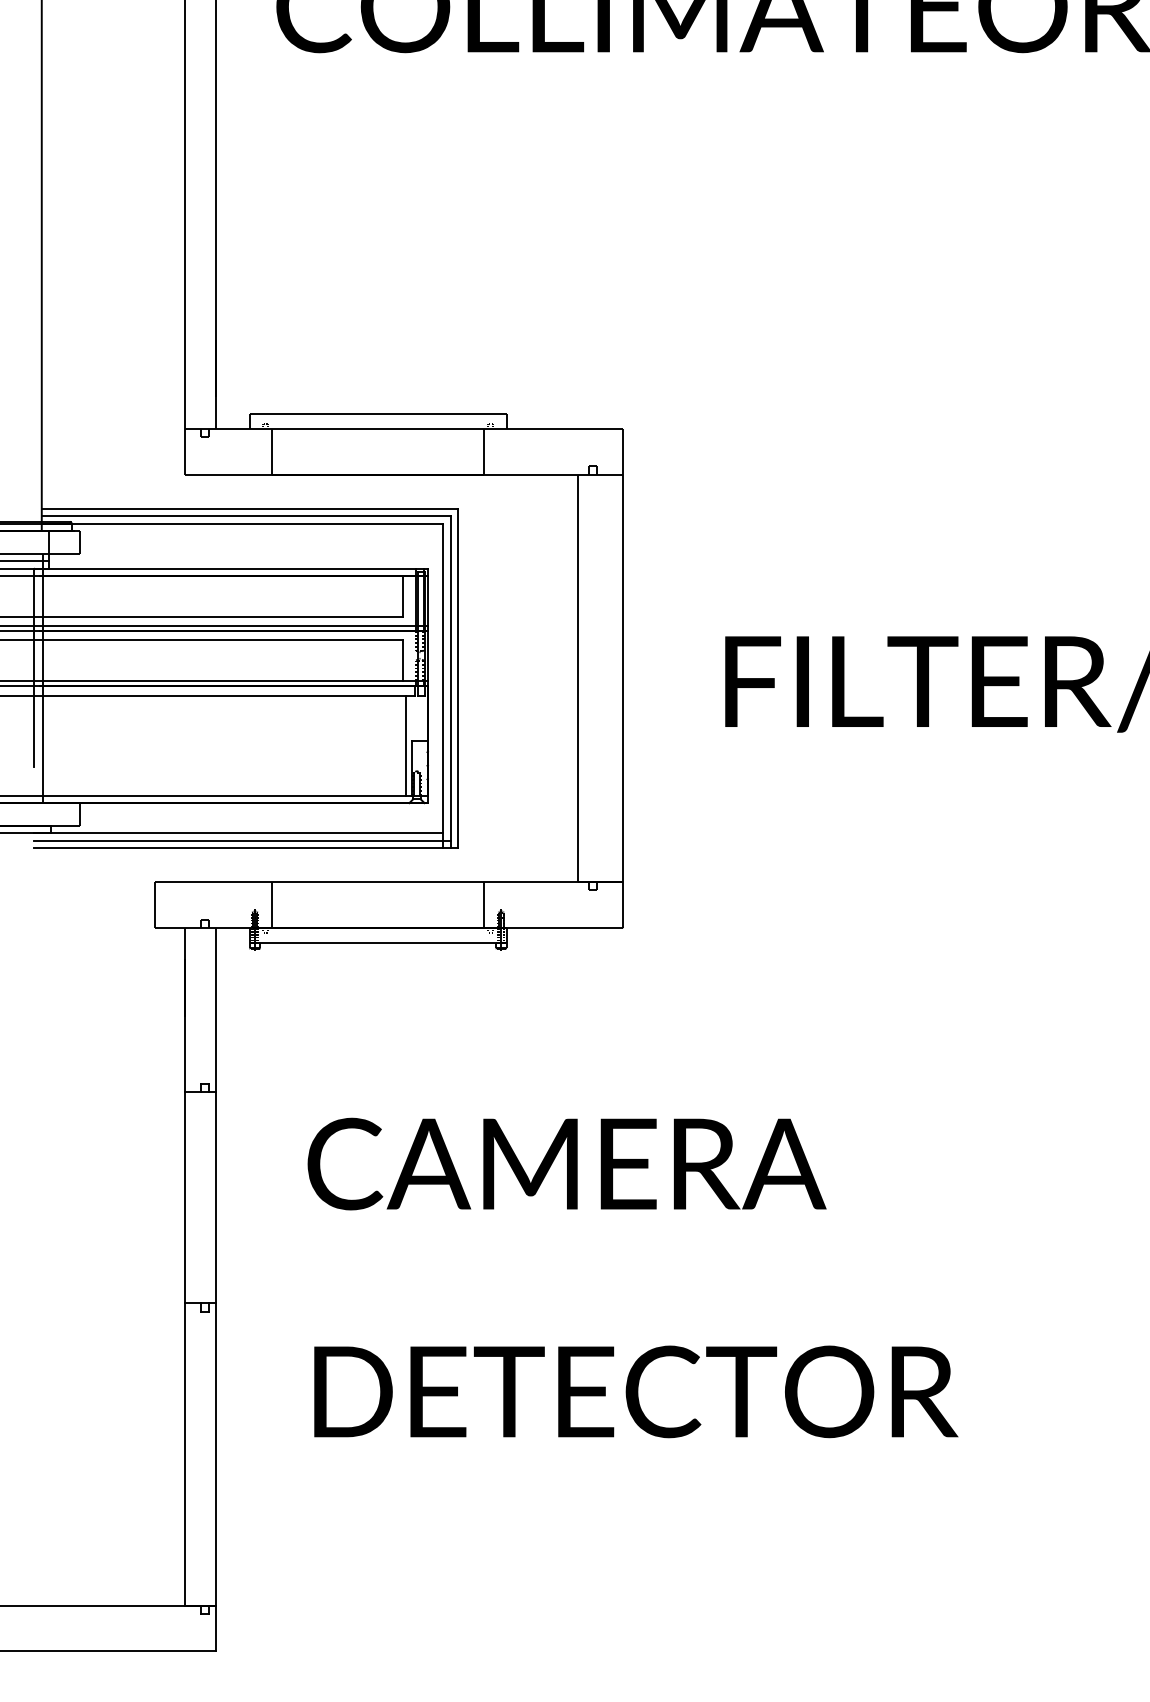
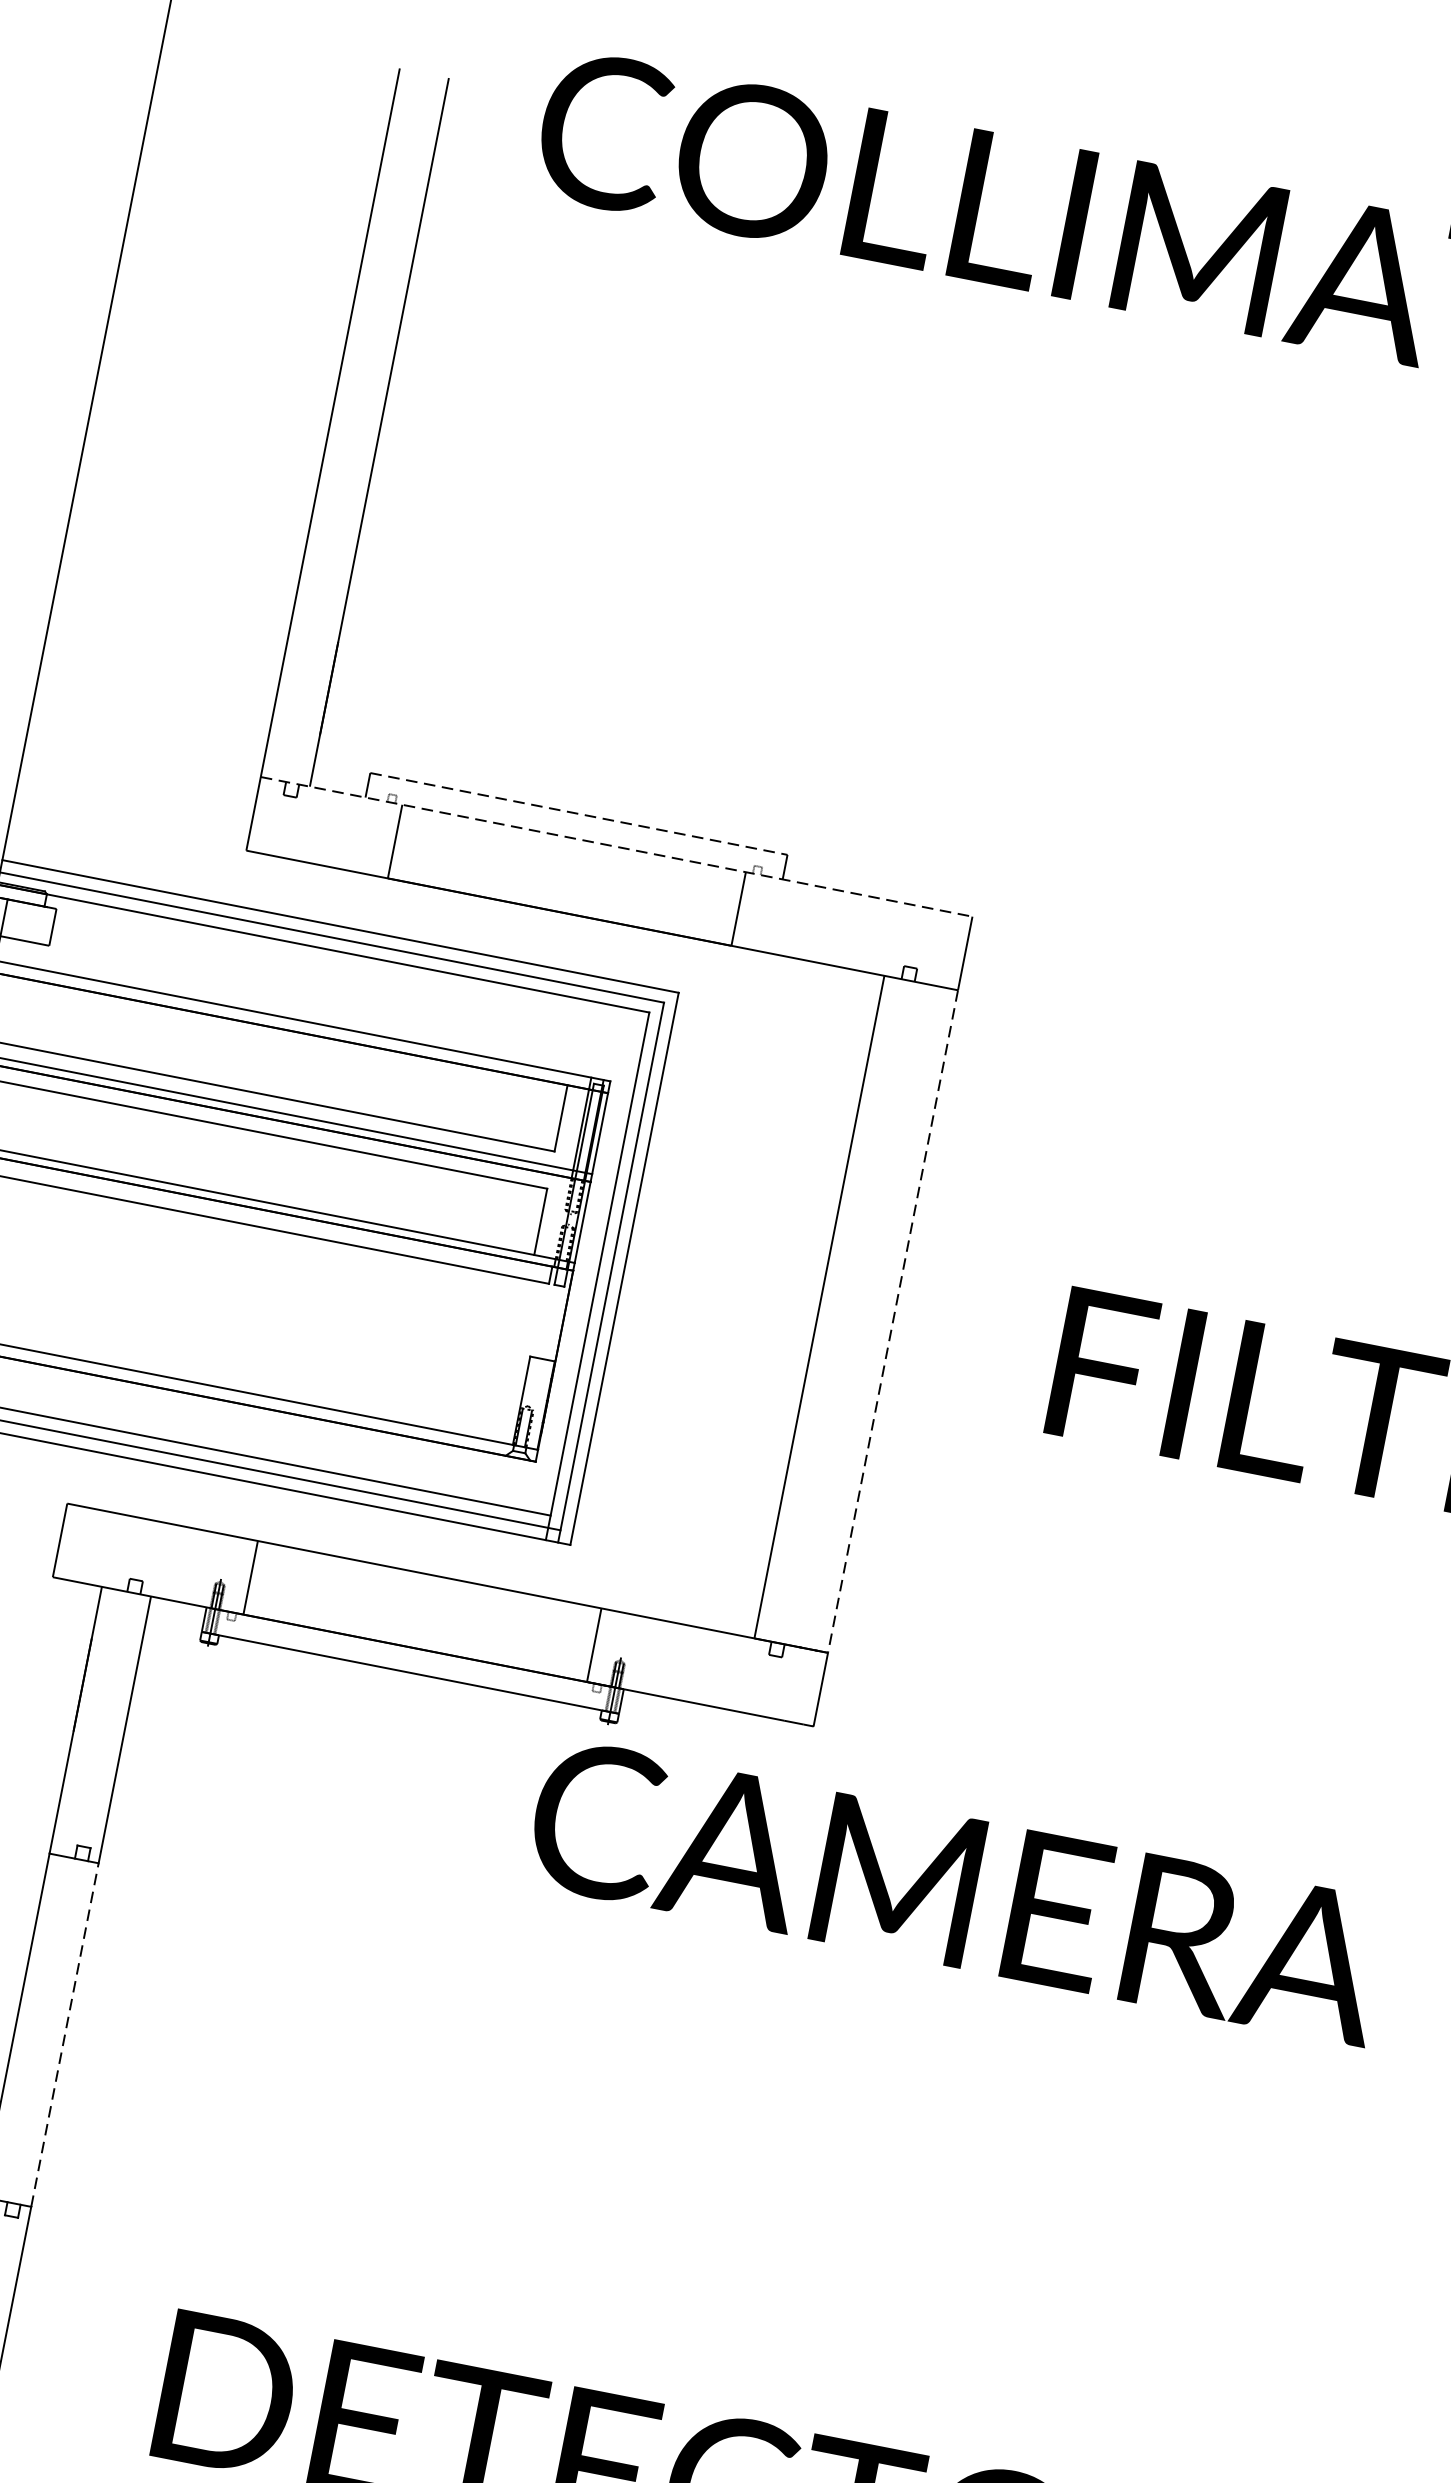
line: (378, 414) -> (579, 814), solid -> dashed
line: (404, 429) -> (616, 847), solid -> dashed
line: (623, 678) -> (893, 1321), solid -> dashed
line: (406, 745) -> (519, 1361), removed
text: (566, 1163) -> (956, 1890), moved
line: (215, 1197) -> (65, 2034), solid -> dashed

